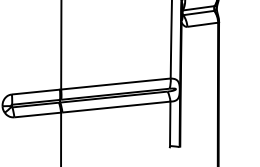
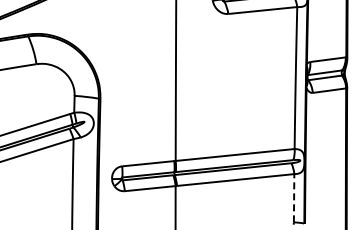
line: (170, 123) -> (294, 197), solid -> dashed

